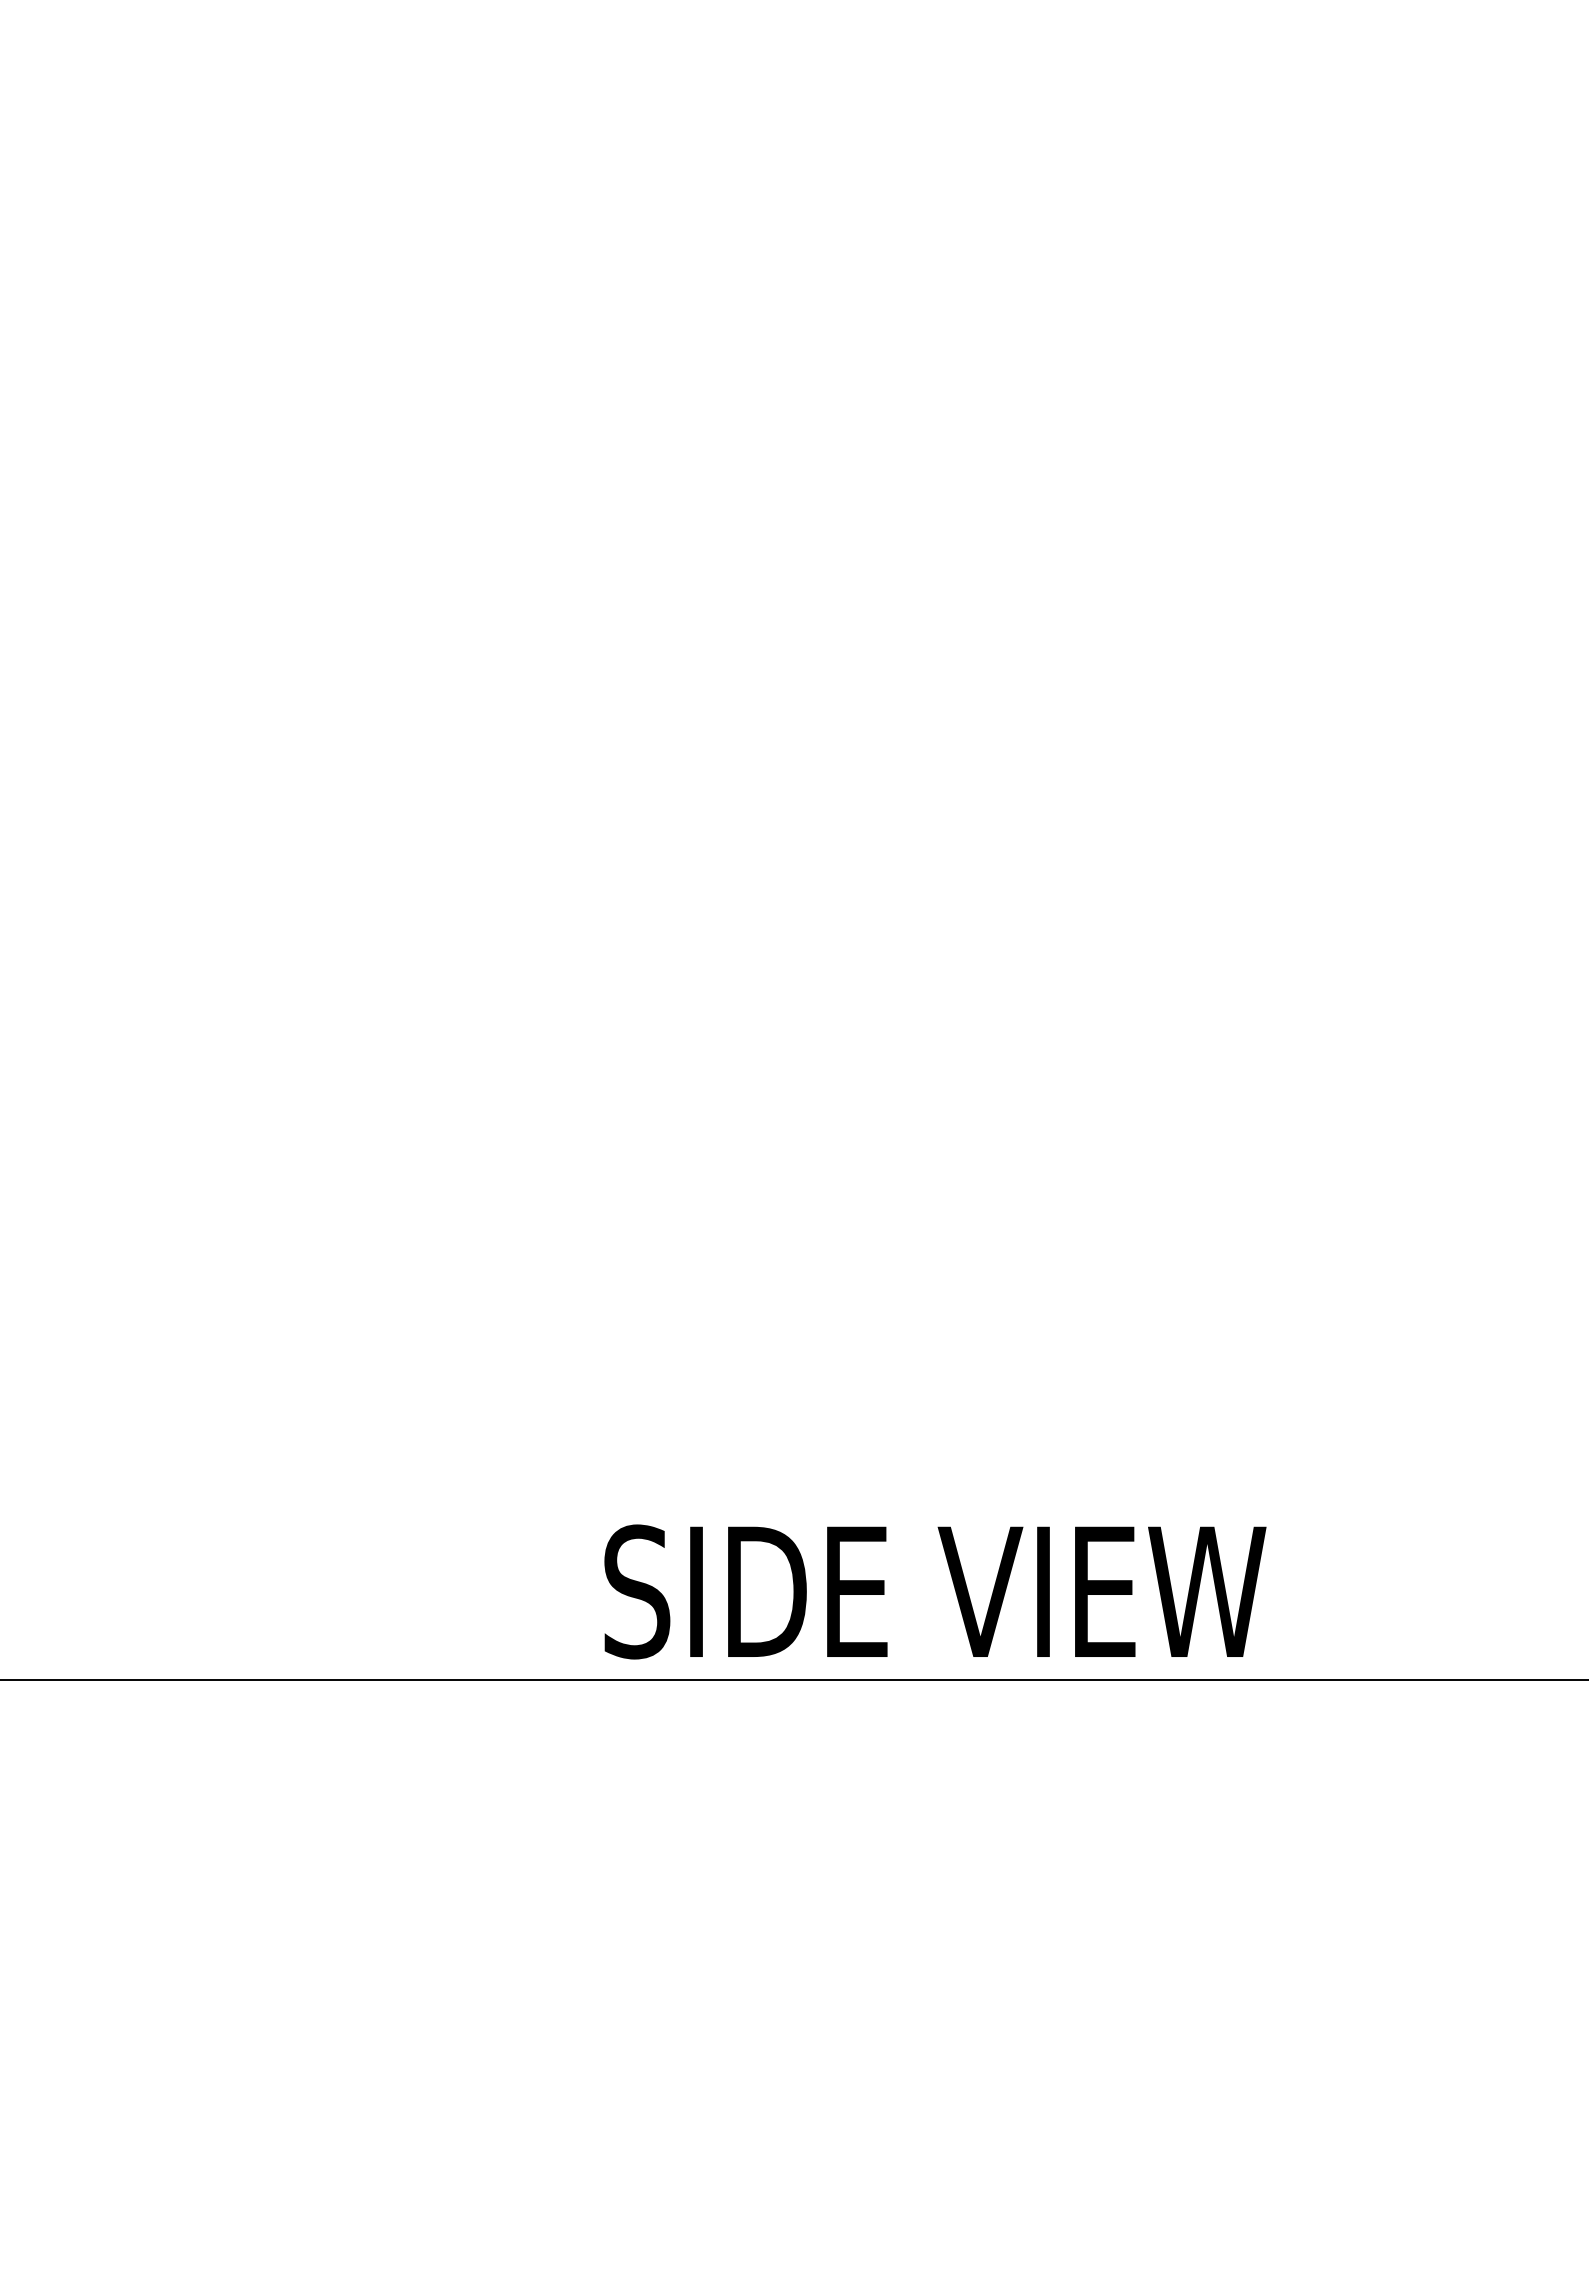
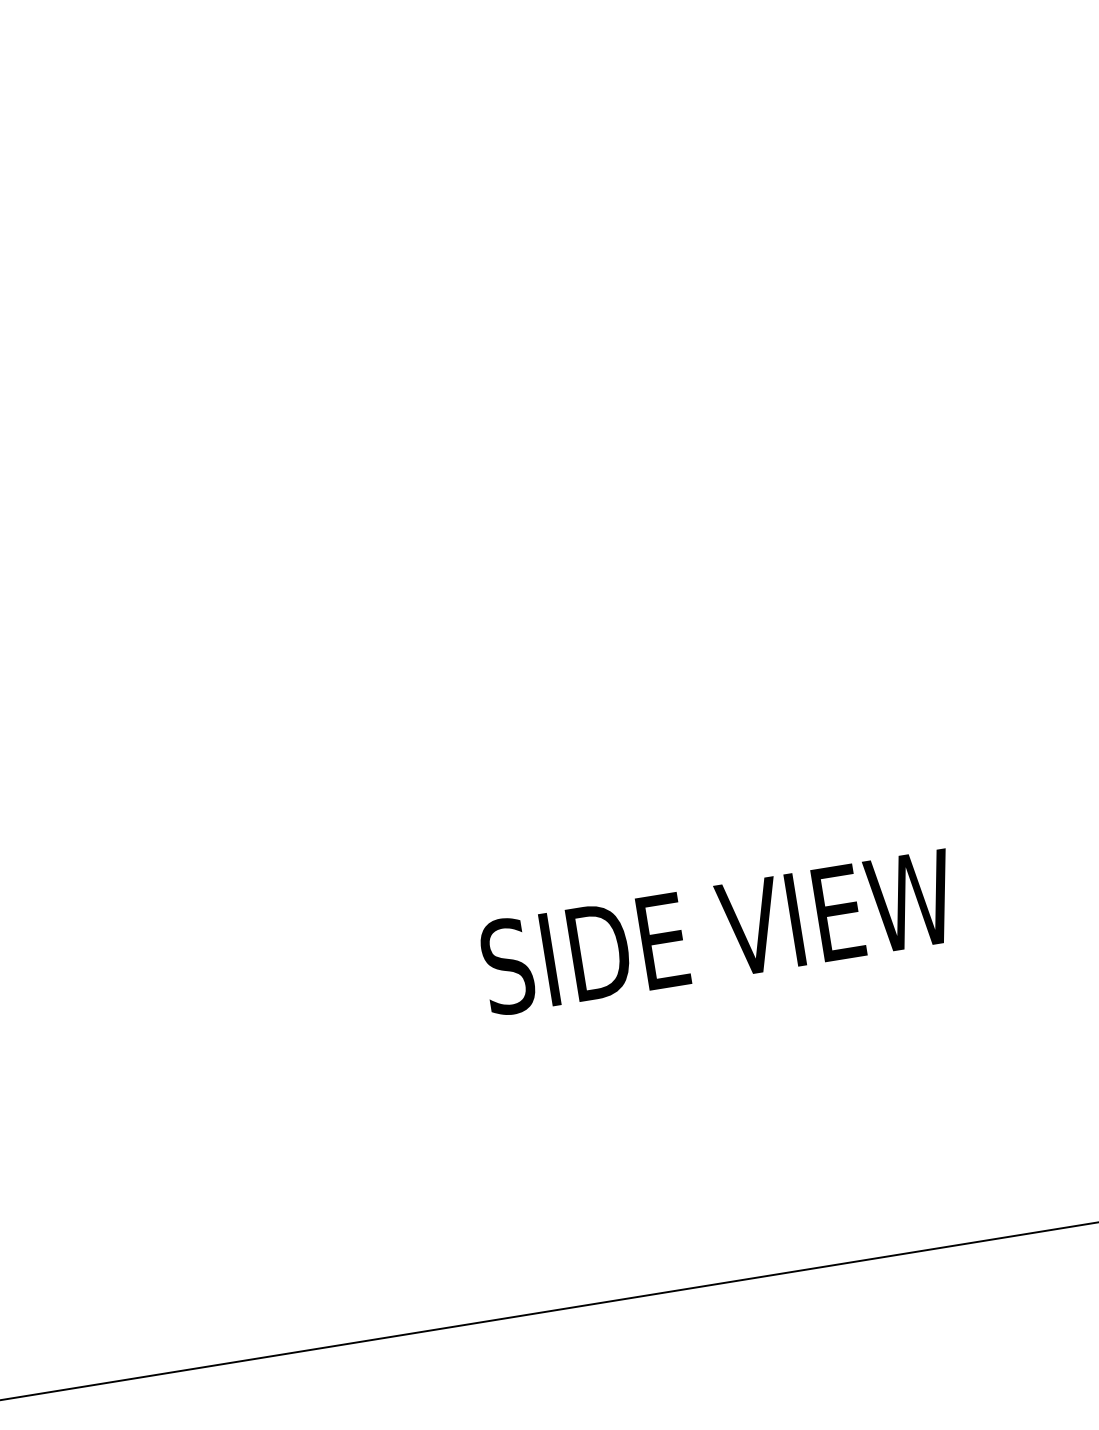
text: (935, 1591) -> (718, 931), moved

